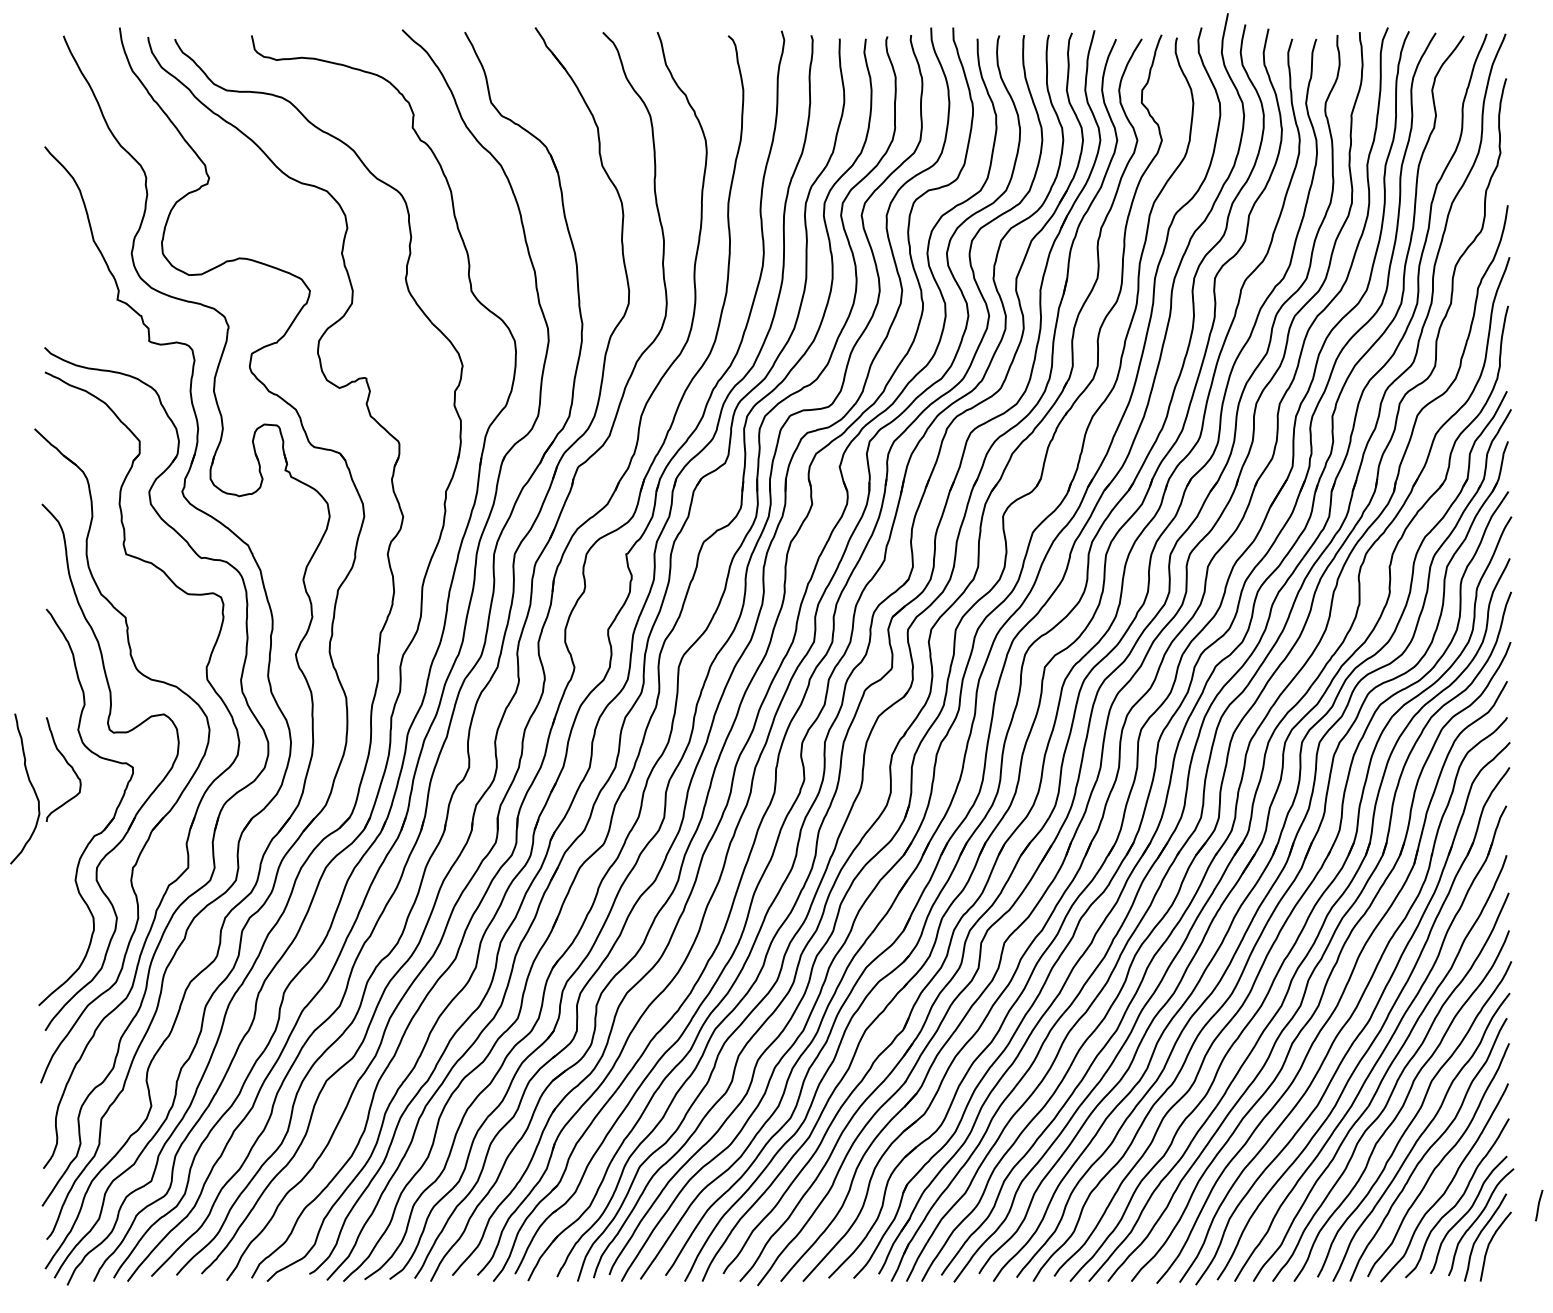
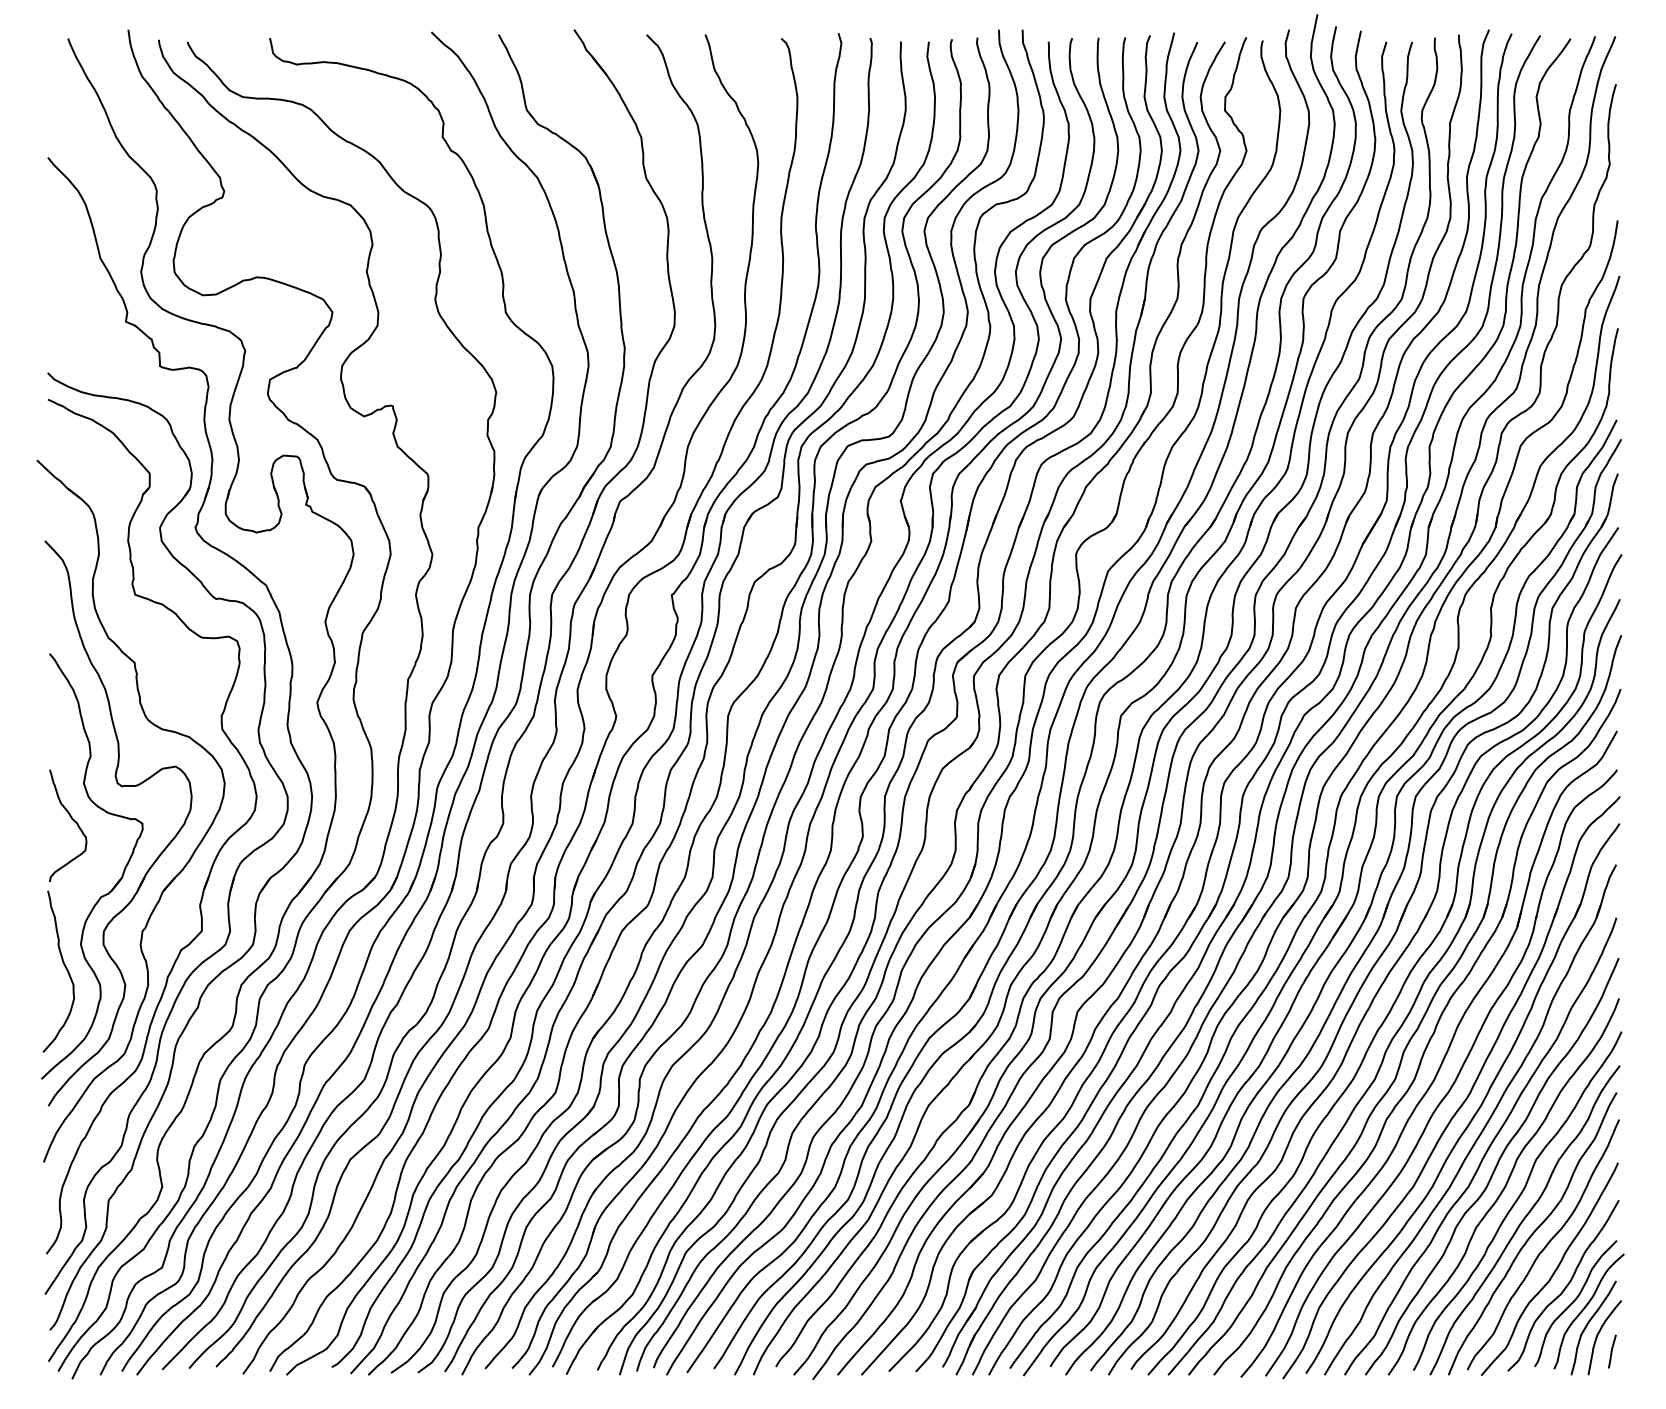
curve: (31, 786) -> (65, 968), moved
line: (1539, 1205) -> (1612, 1351), moved

